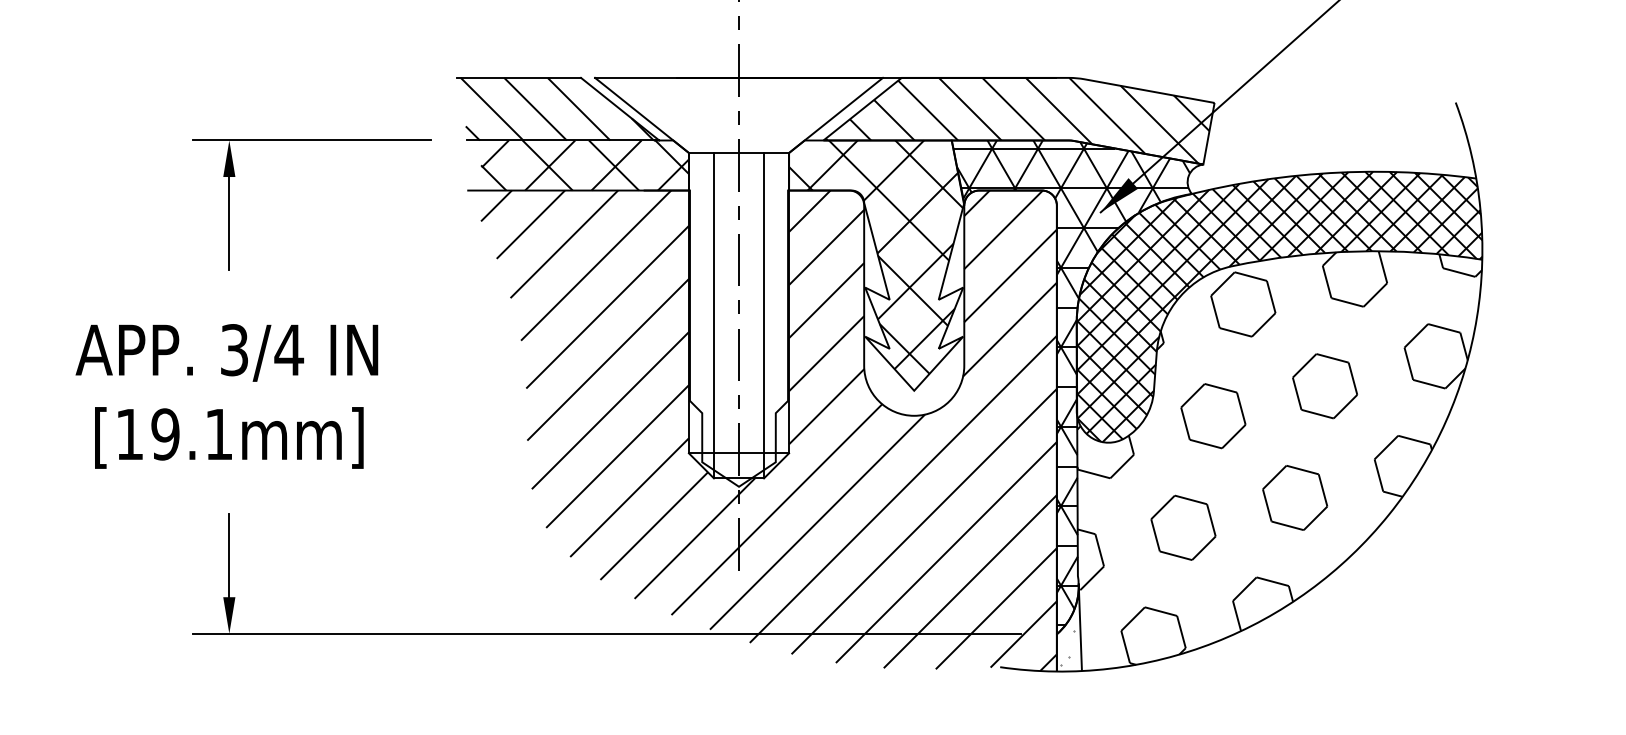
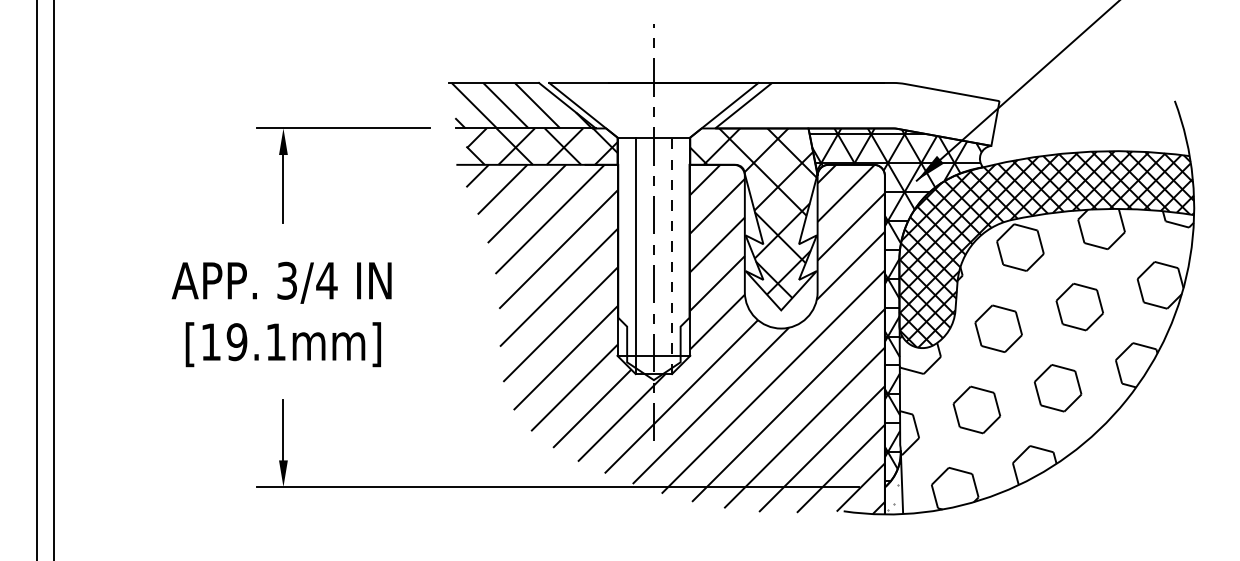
hatch: (1016, 119) -> (855, 113), removed
line: (764, 315) -> (672, 255), solid -> dashed

